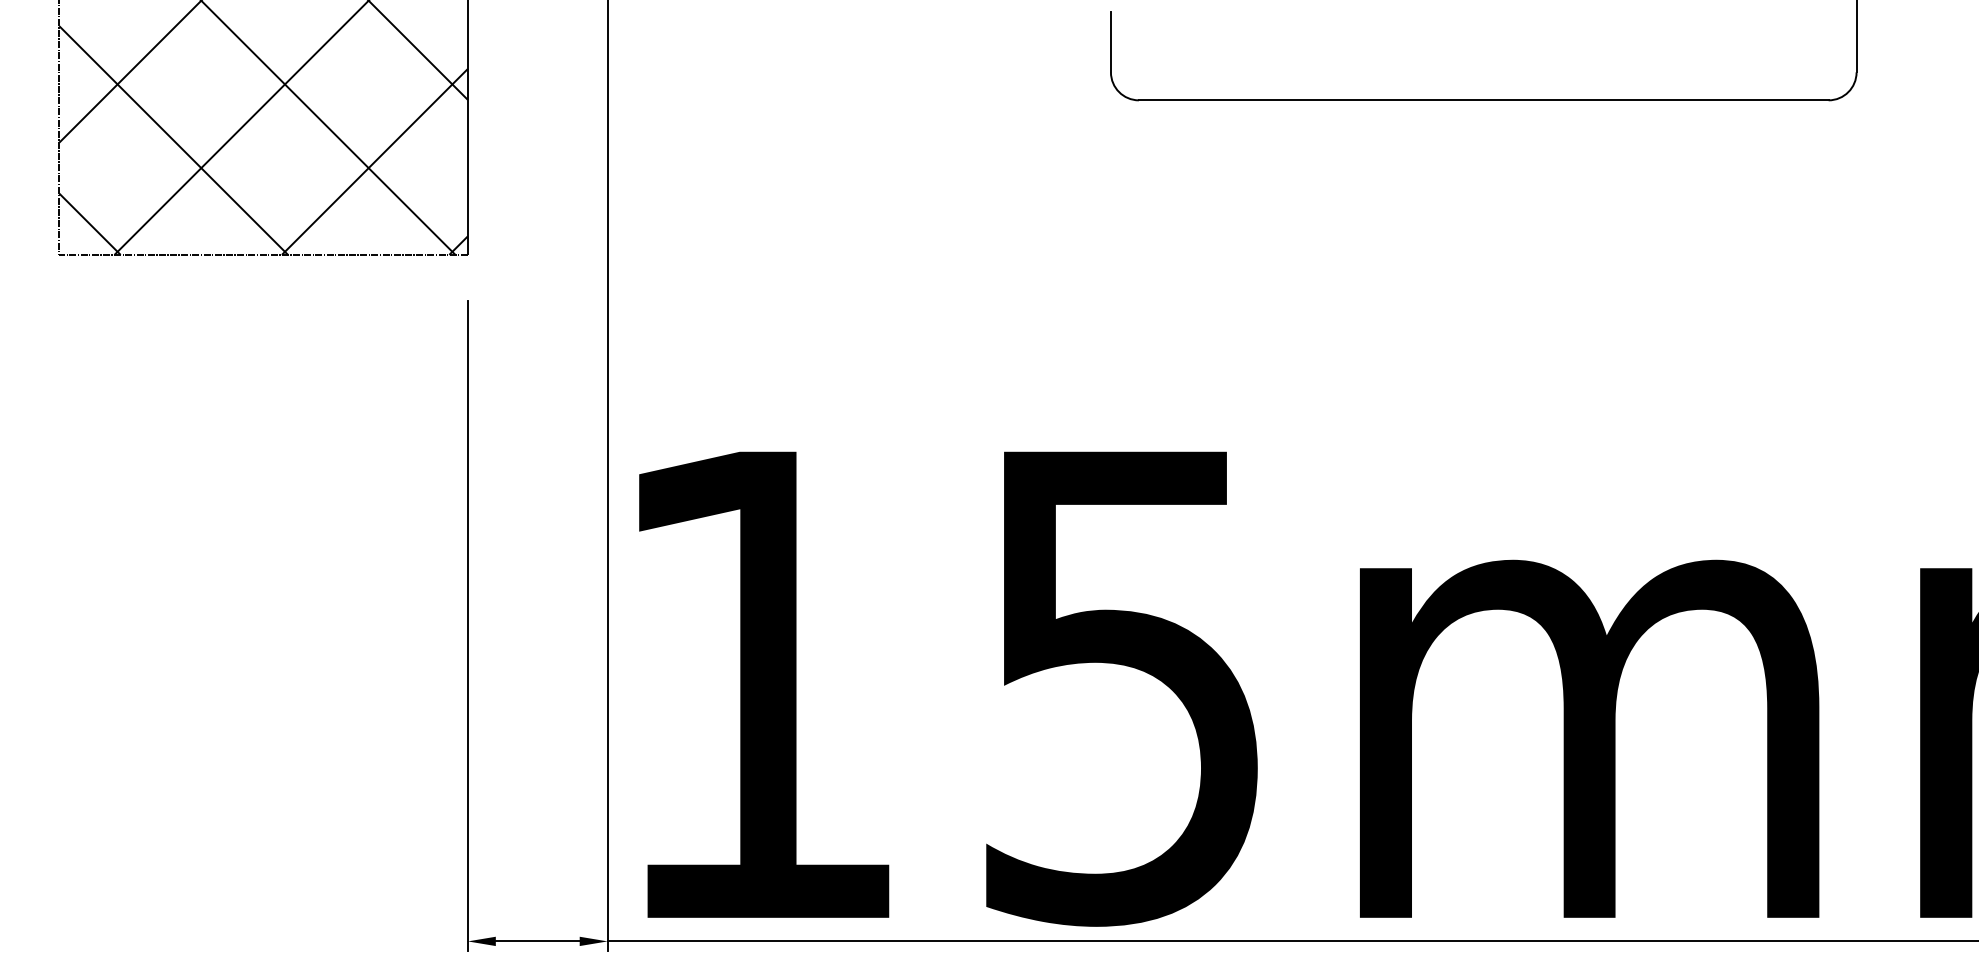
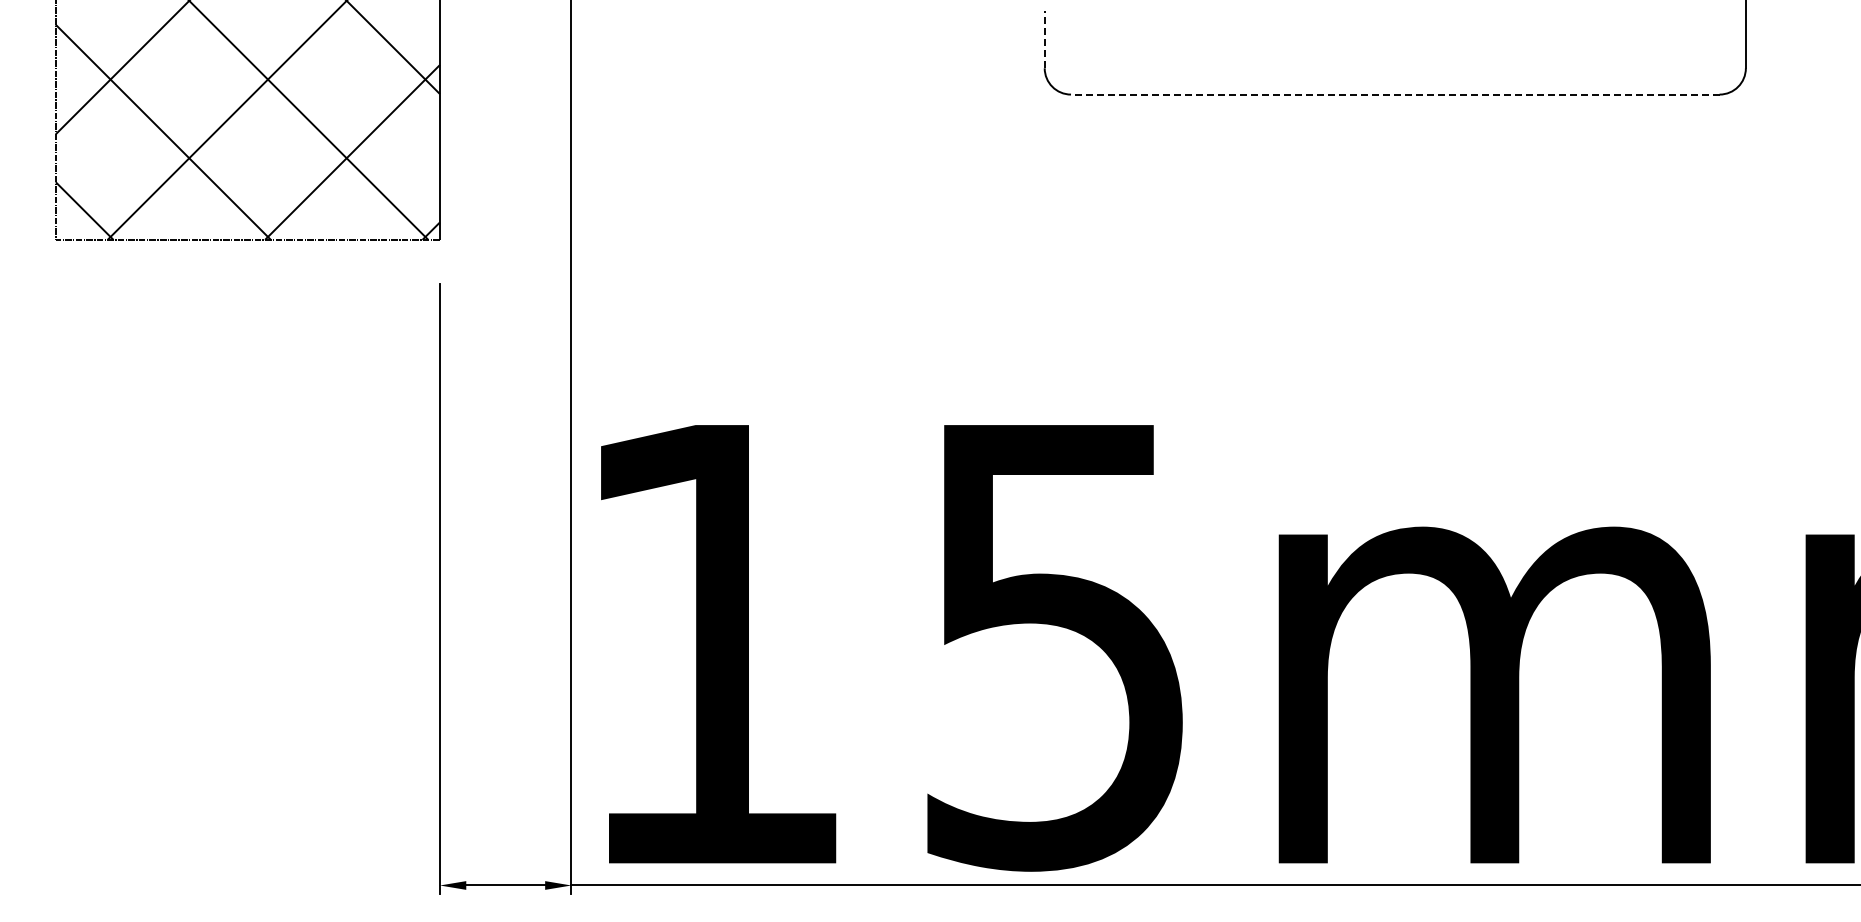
line: (1110, 41) -> (1044, 39), solid -> dashed
line: (1482, 100) -> (1394, 94), solid -> dashed

